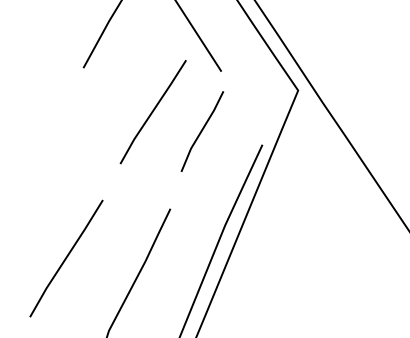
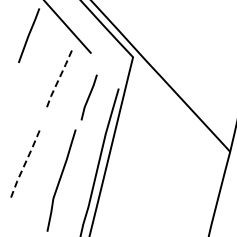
line: (152, 112) -> (58, 80), solid -> dashed
line: (201, 131) -> (88, 97), moved
line: (64, 259) -> (24, 164), solid -> dashed

